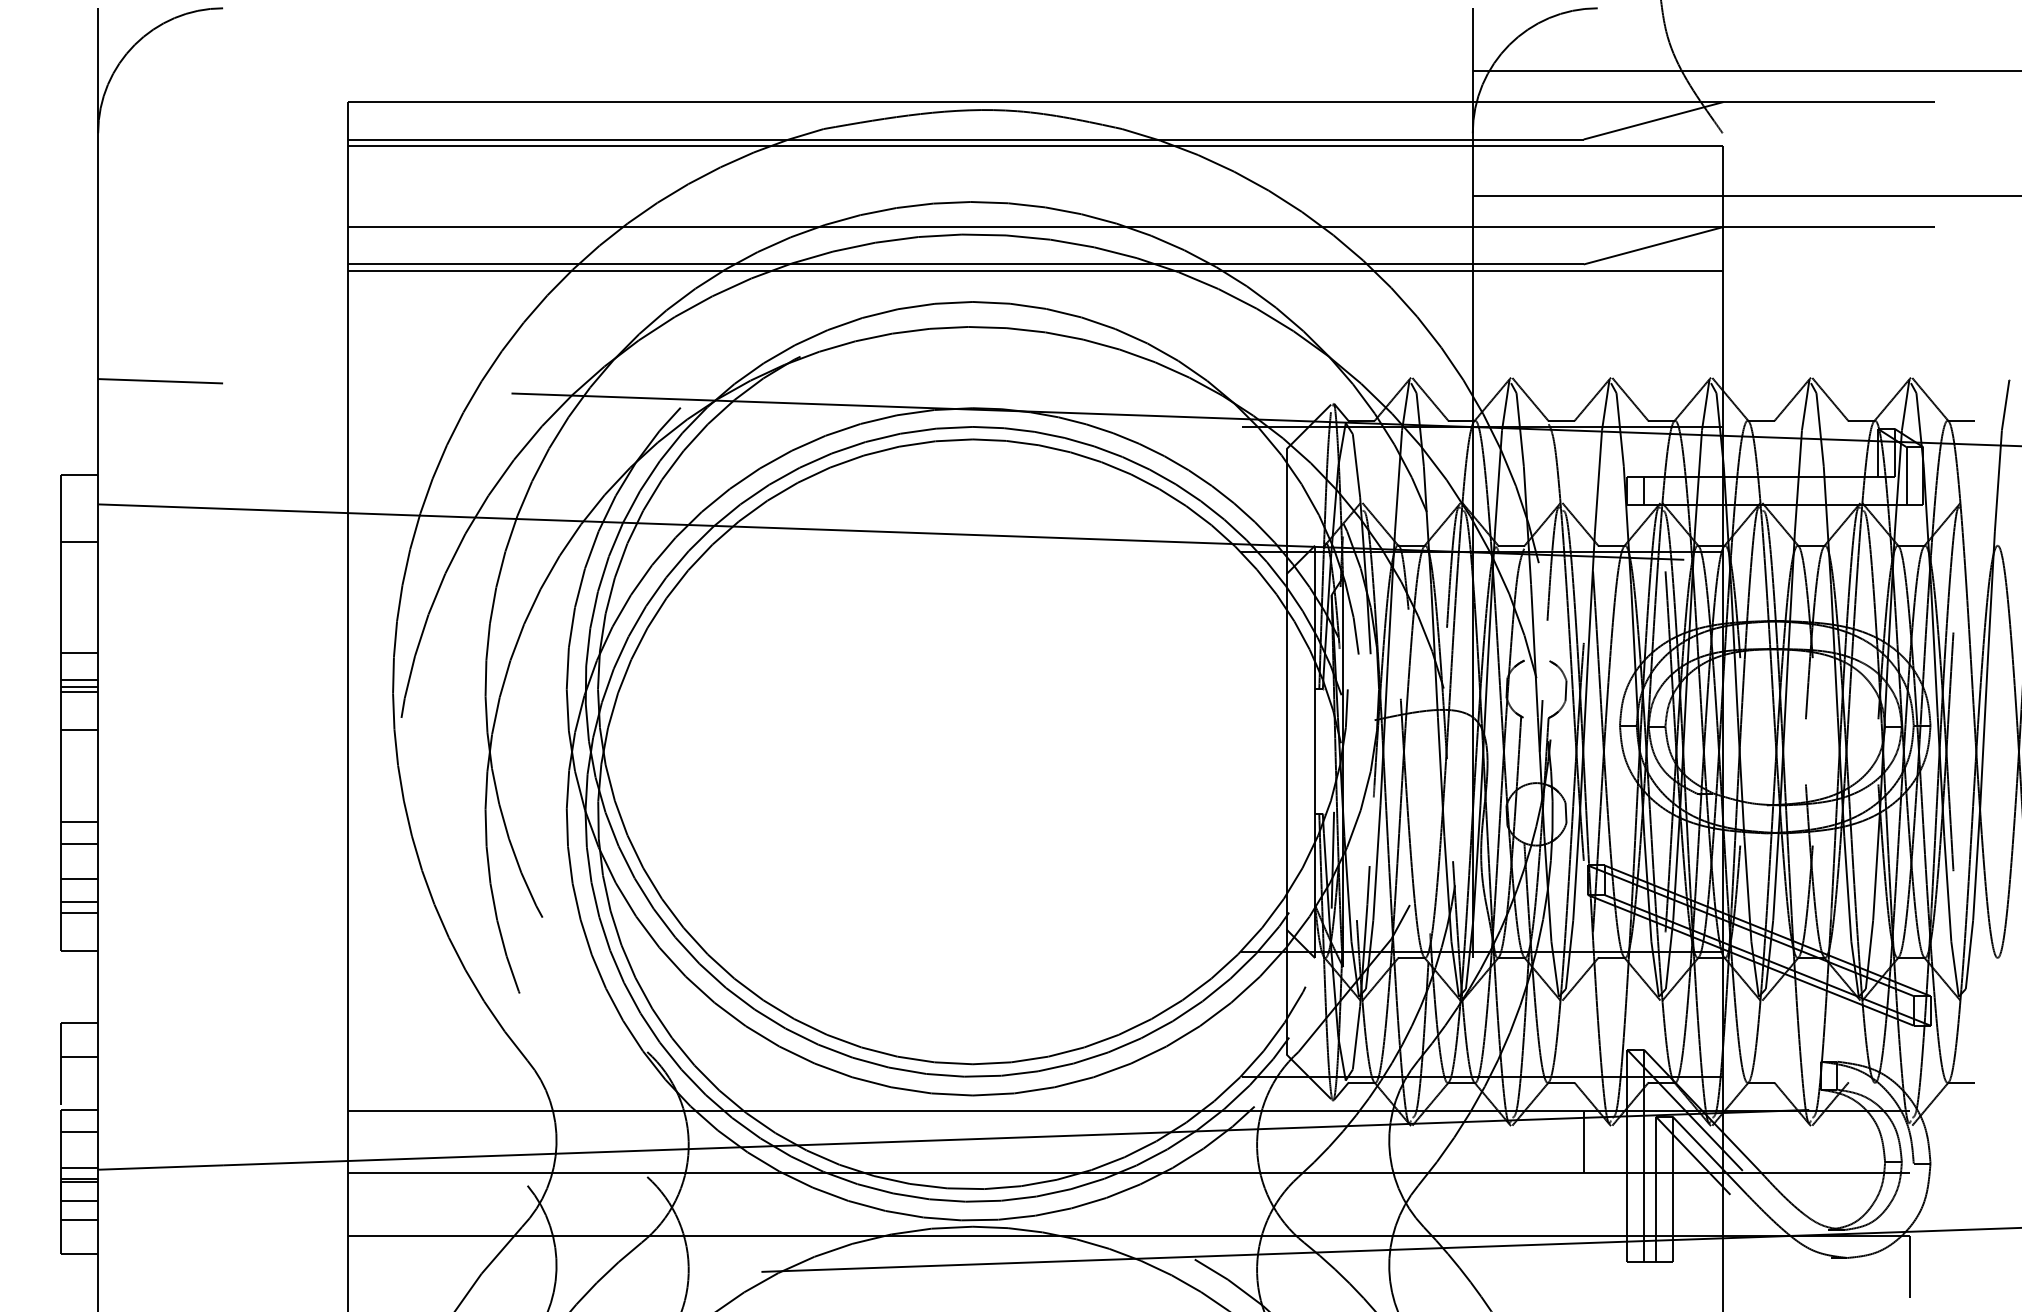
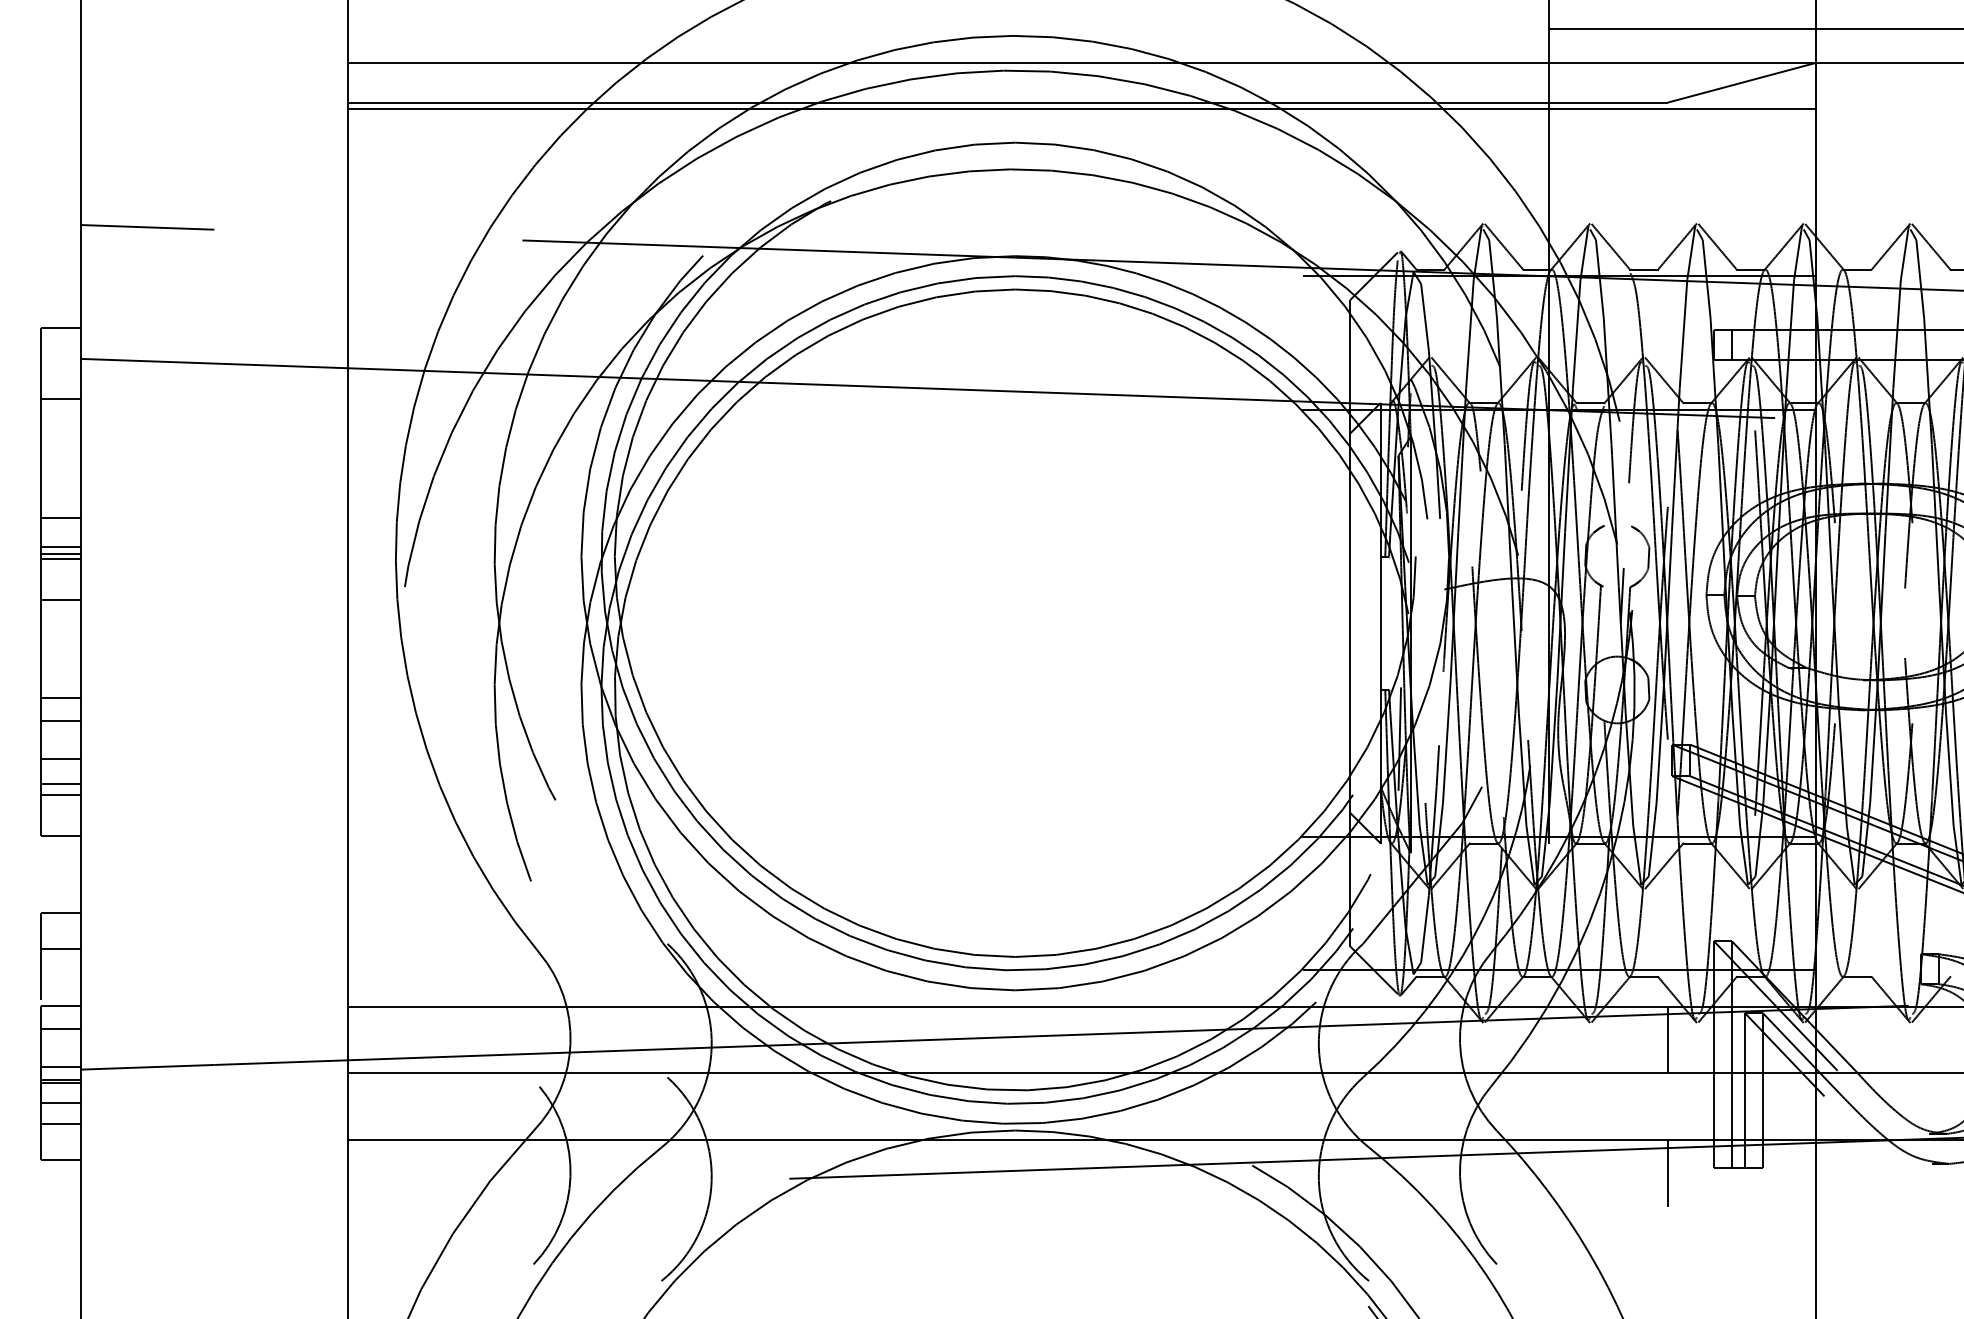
line: (1583, 1266) -> (1667, 1172), added

